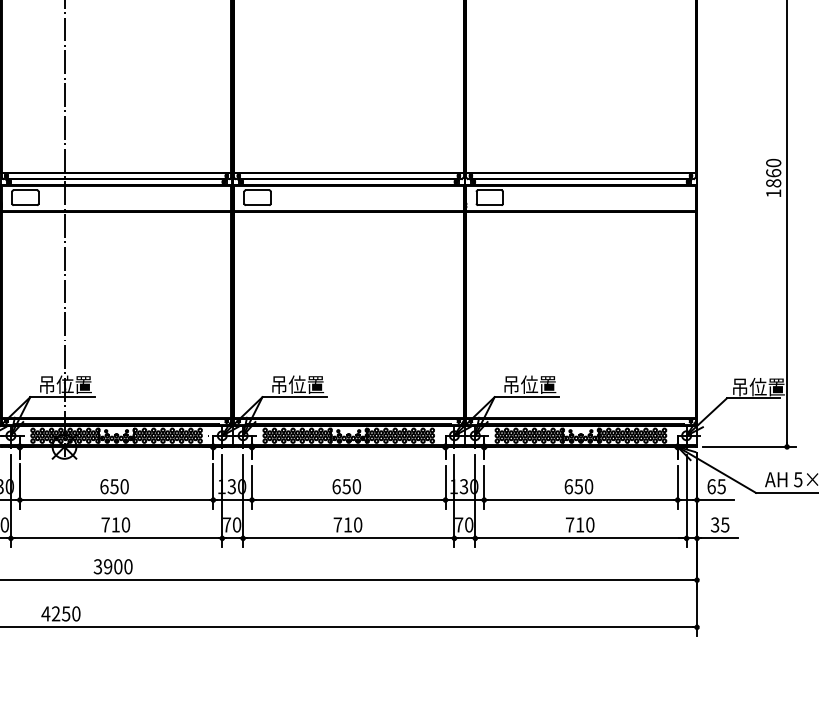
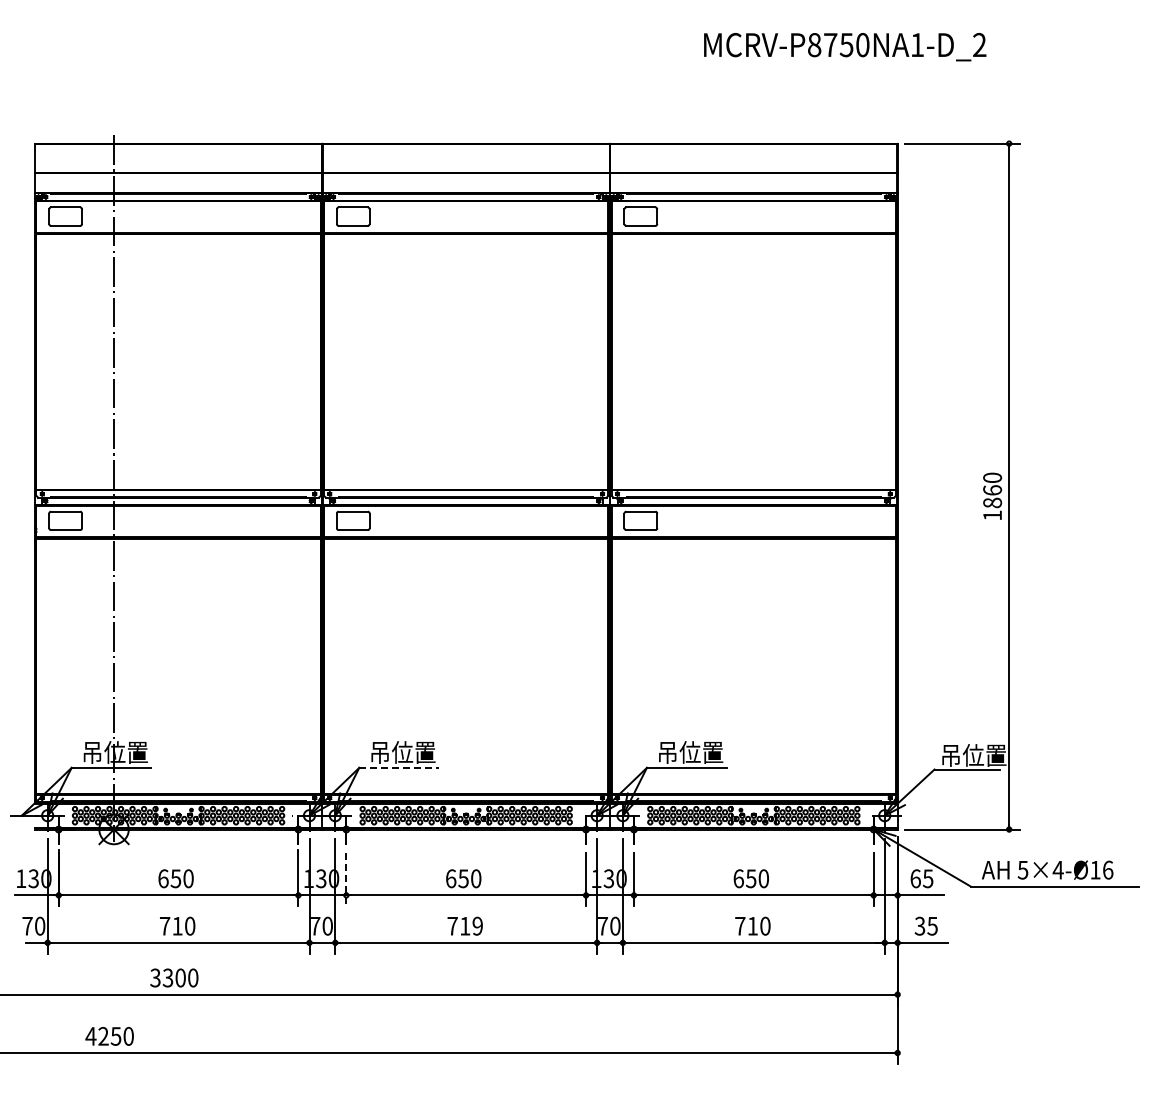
line: (294, 396) -> (399, 767), solid -> dashed
line: (252, 487) -> (346, 879), solid -> dashed
text: (357, 524) -> (477, 925), 710 -> 719
text: (107, 566) -> (167, 977), 3900 -> 3300

